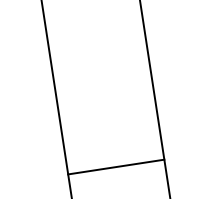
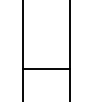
line: (116, 166) -> (46, 68), moved

